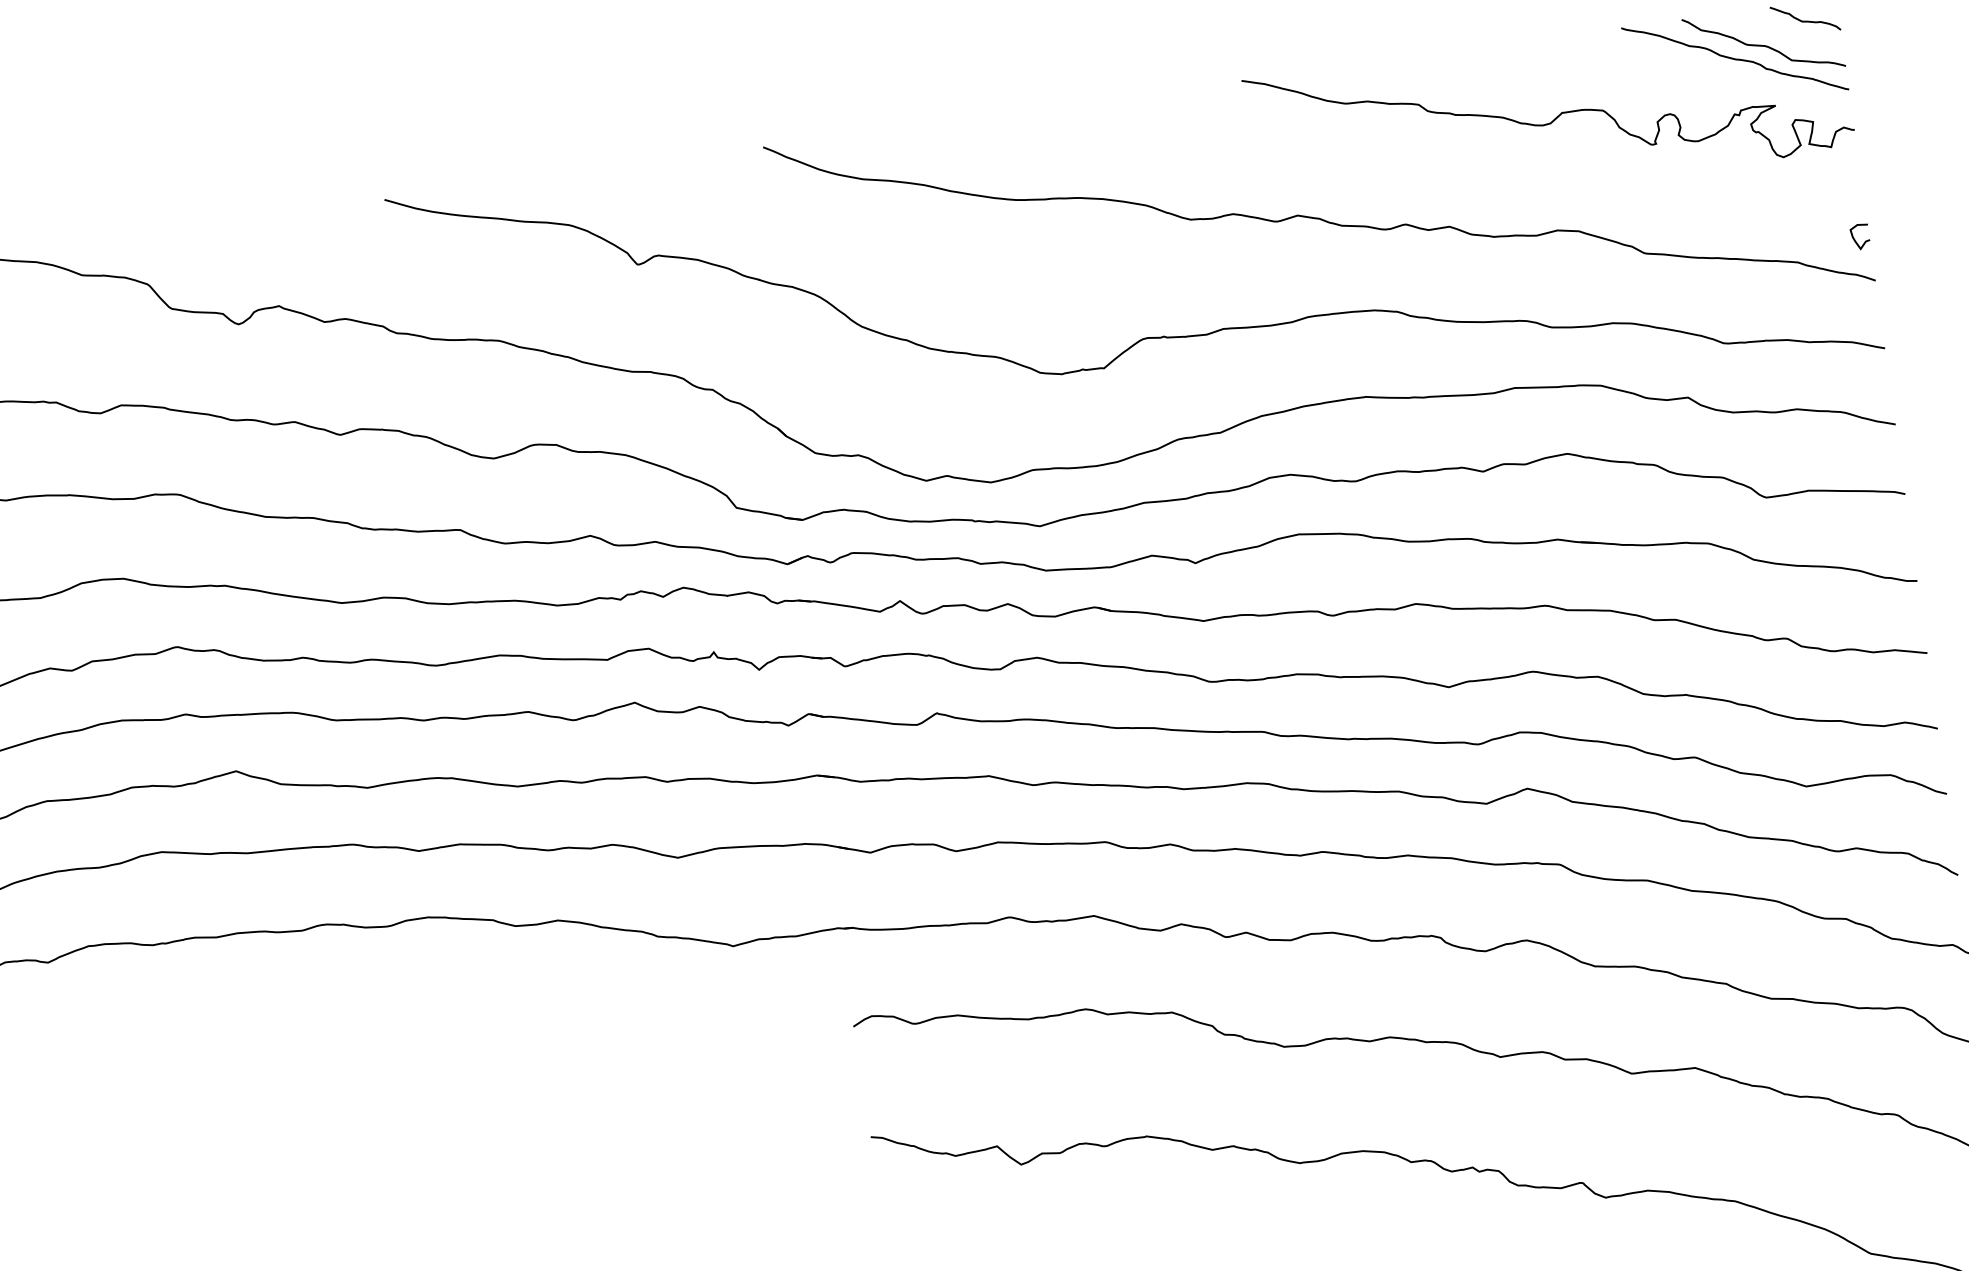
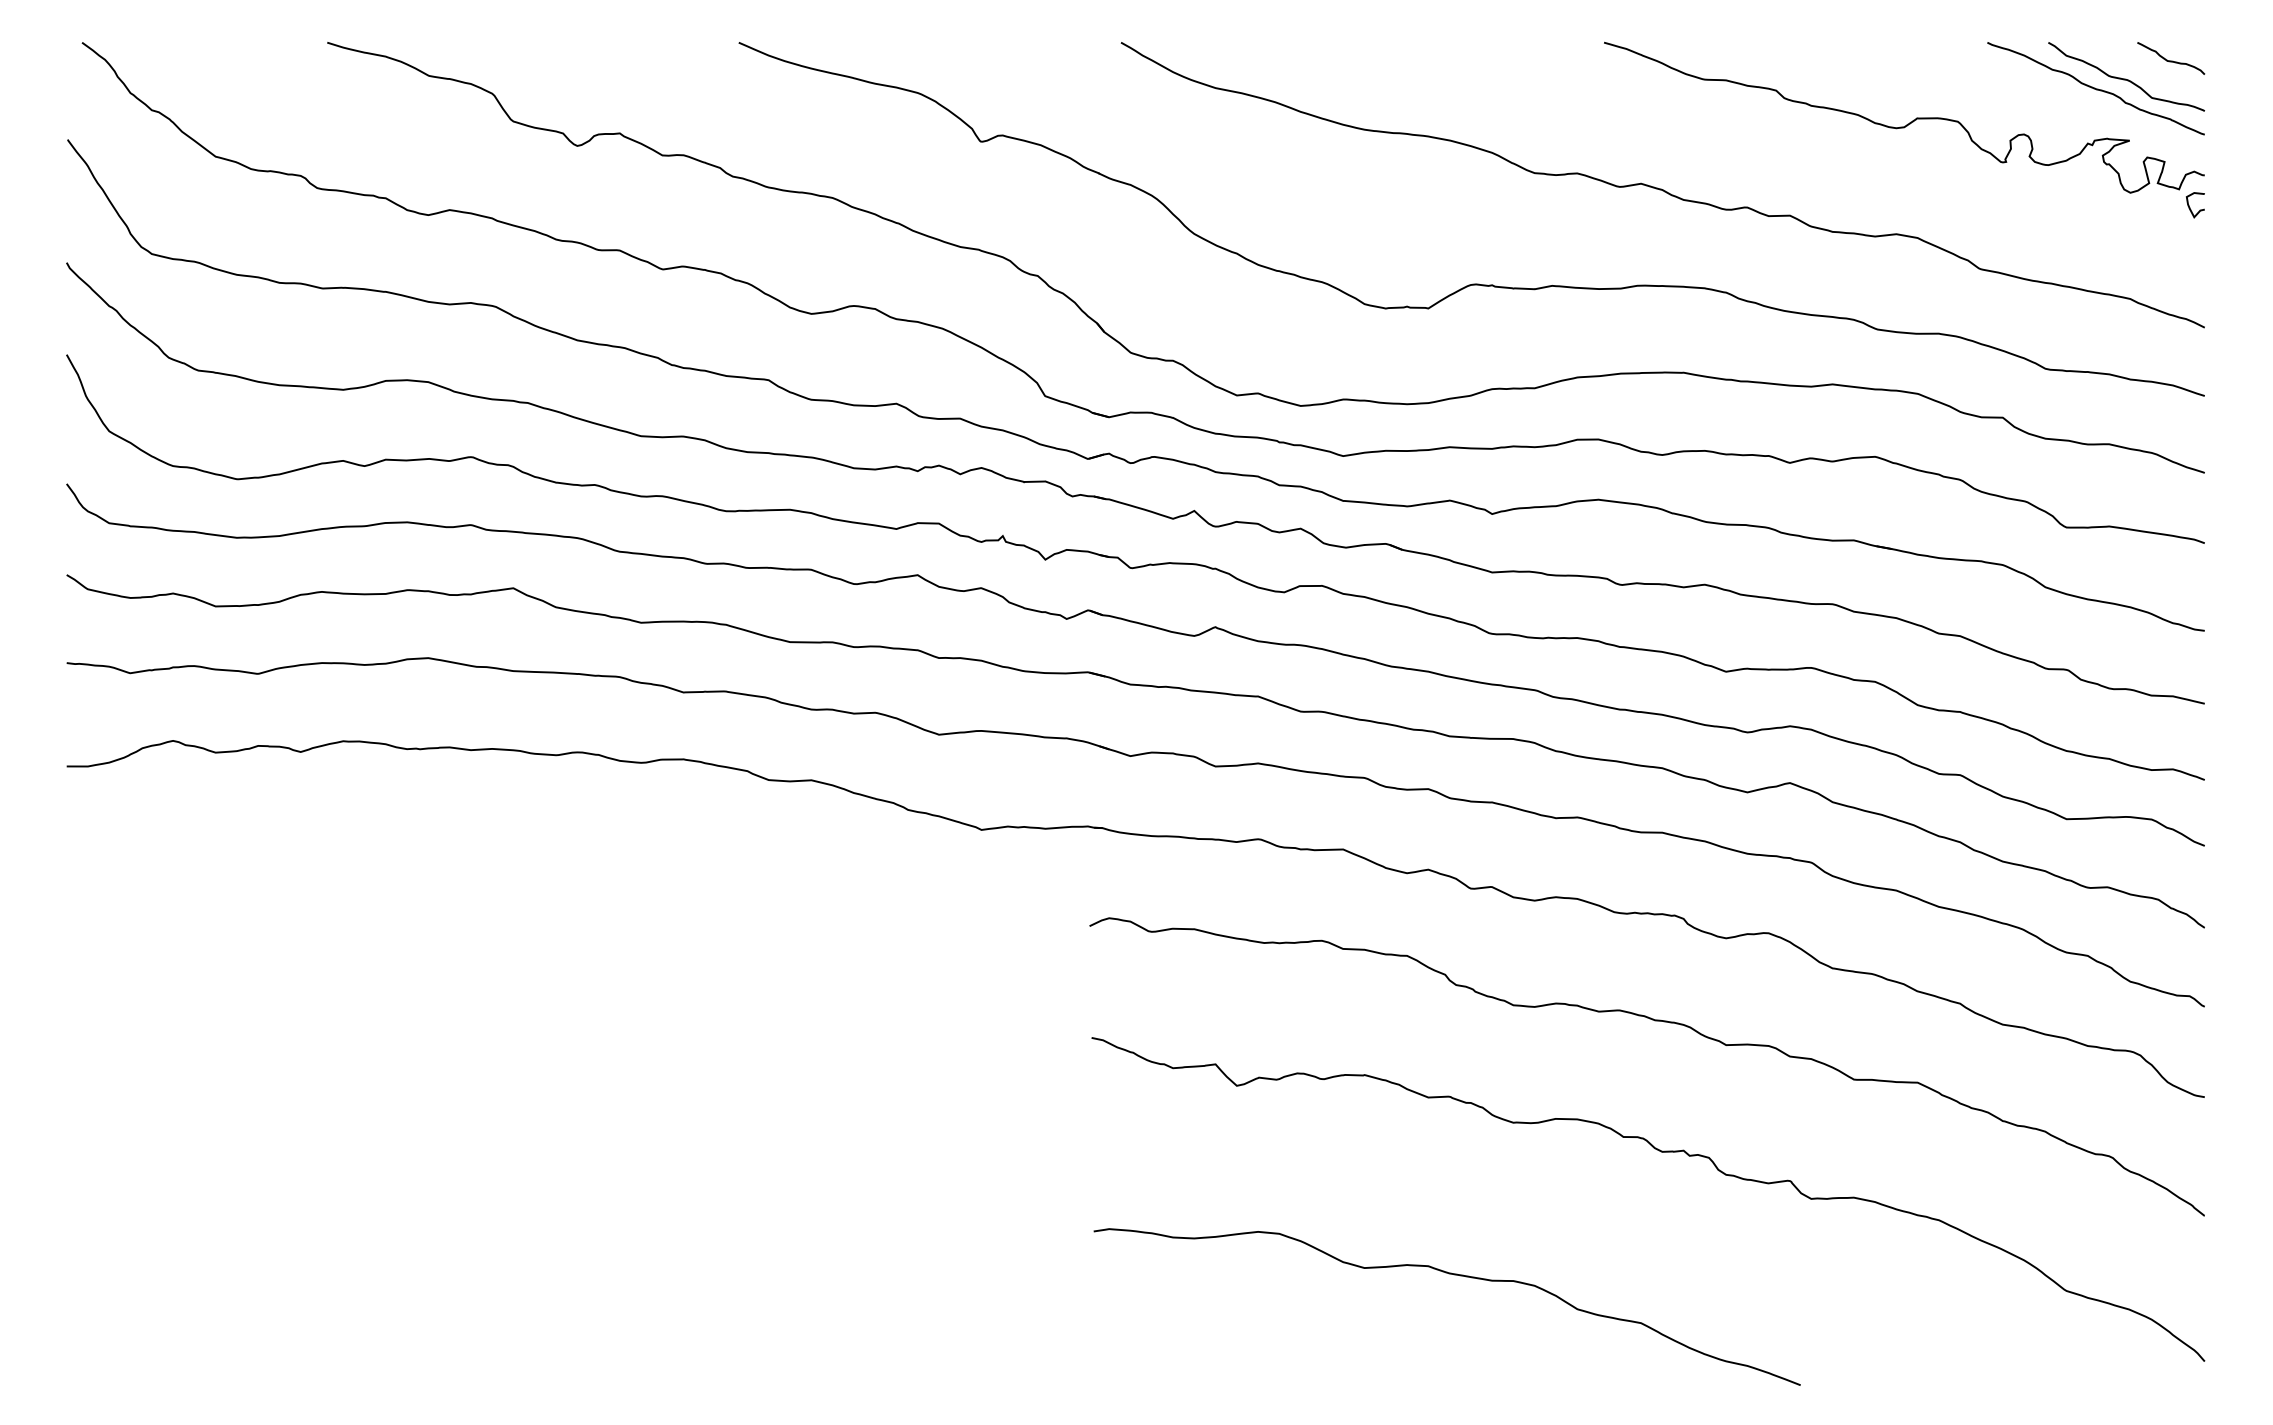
curve: (1855, 239) -> (2190, 207), moved

